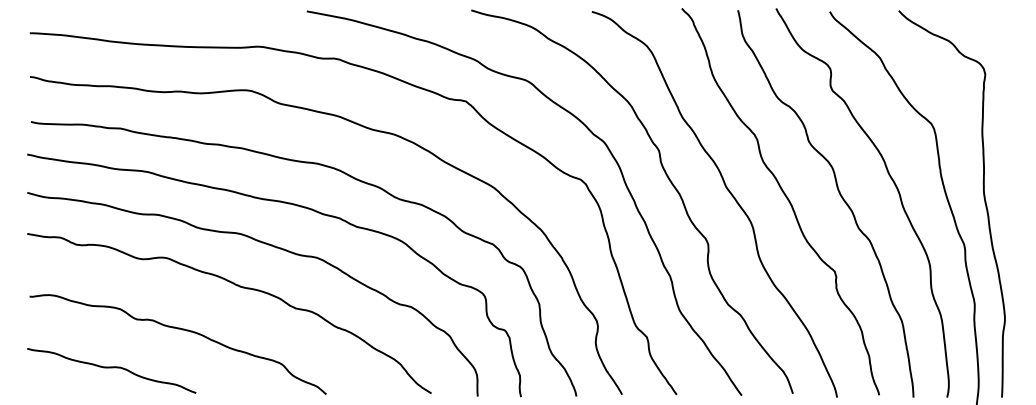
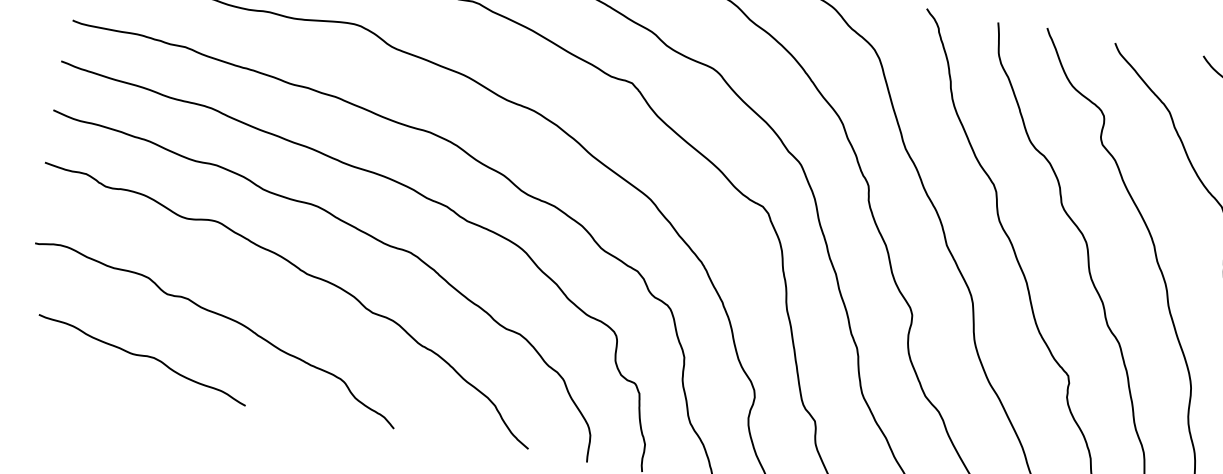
curve: (111, 368) -> (142, 357), moved

